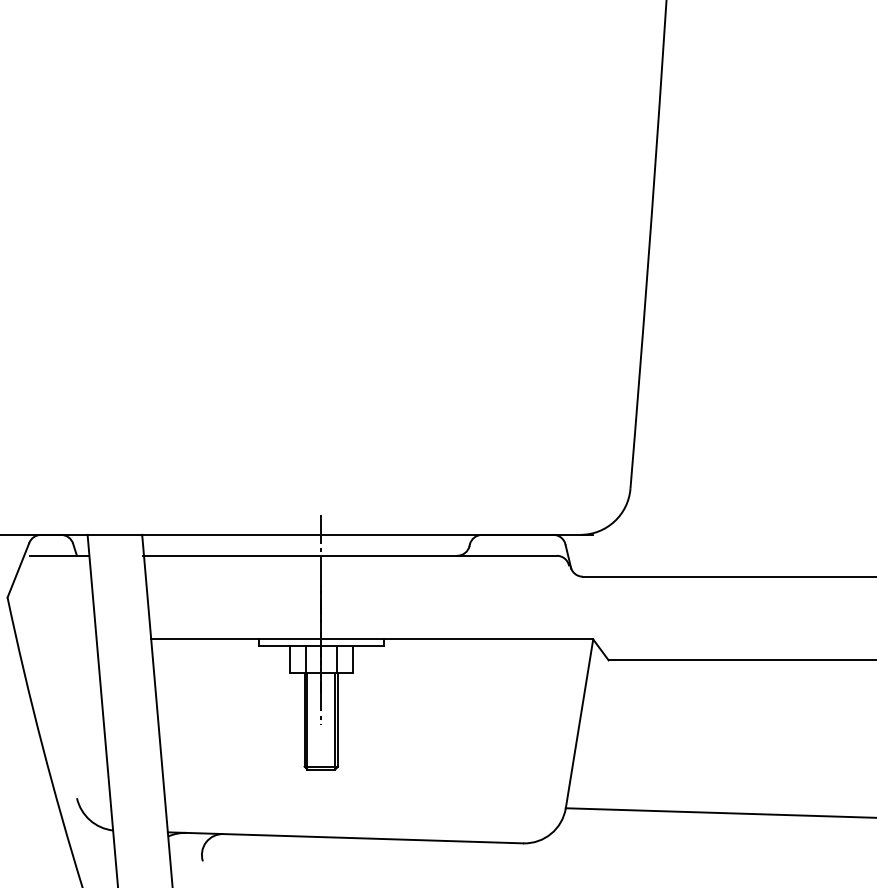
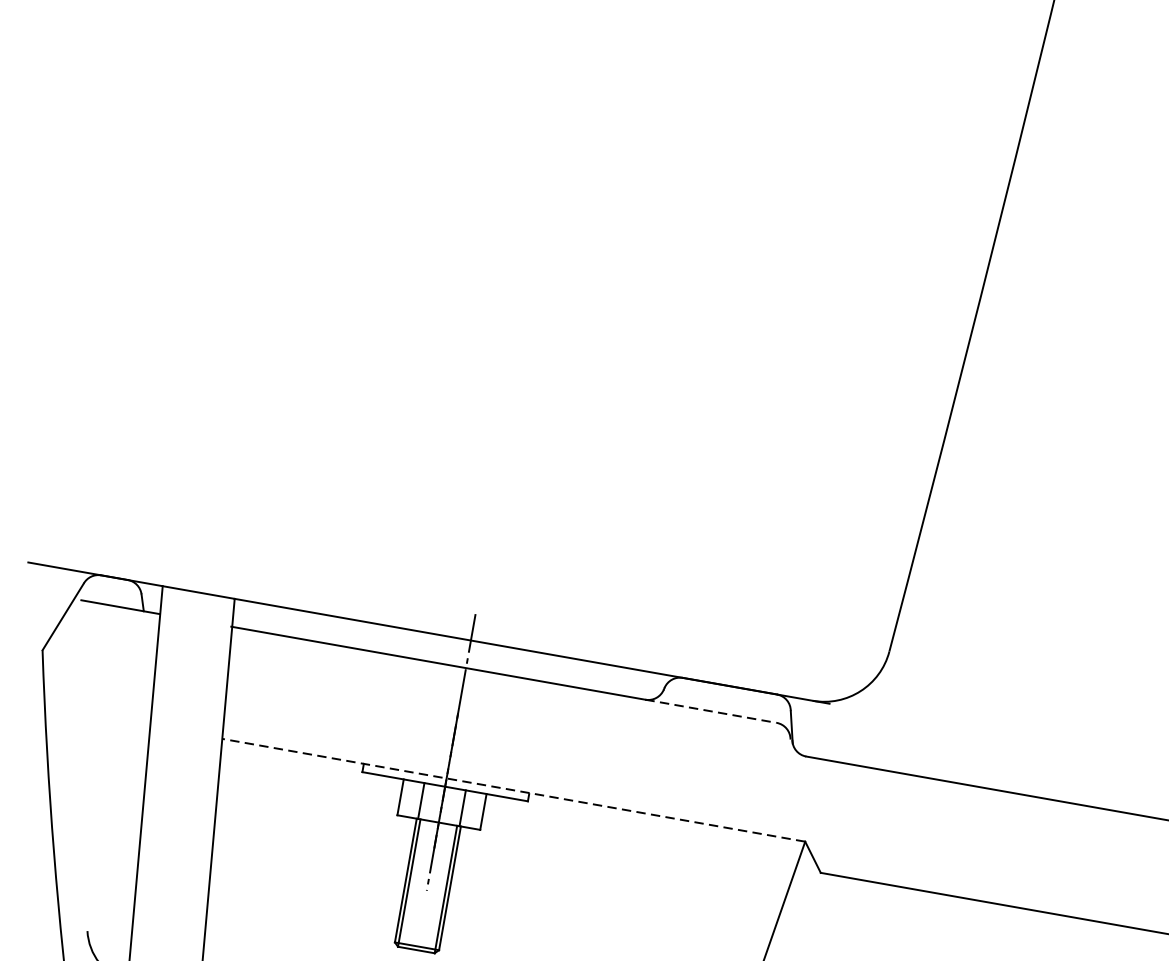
line: (507, 555) -> (711, 711), solid -> dashed
line: (372, 639) -> (514, 790), solid -> dashed

